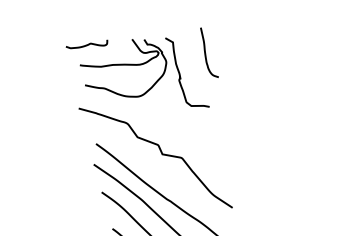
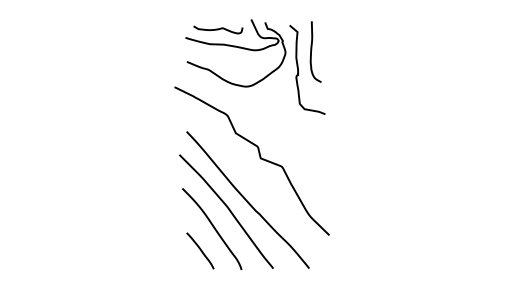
curve: (87, 45) -> (218, 29), moved
curve: (206, 52) -> (312, 50), moved

